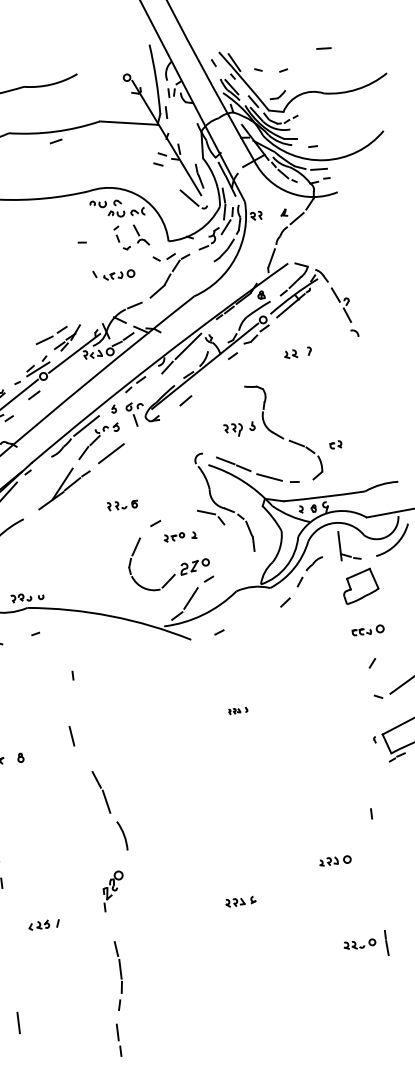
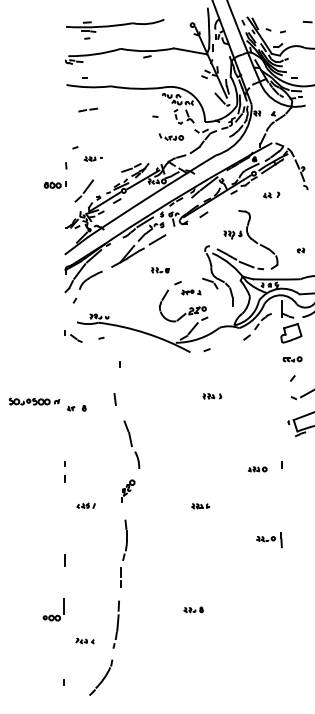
part: (336, 444) -> (301, 250), moved
part: (238, 710) -> (212, 396), size x1.67
part: (334, 861) -> (257, 469), moved

